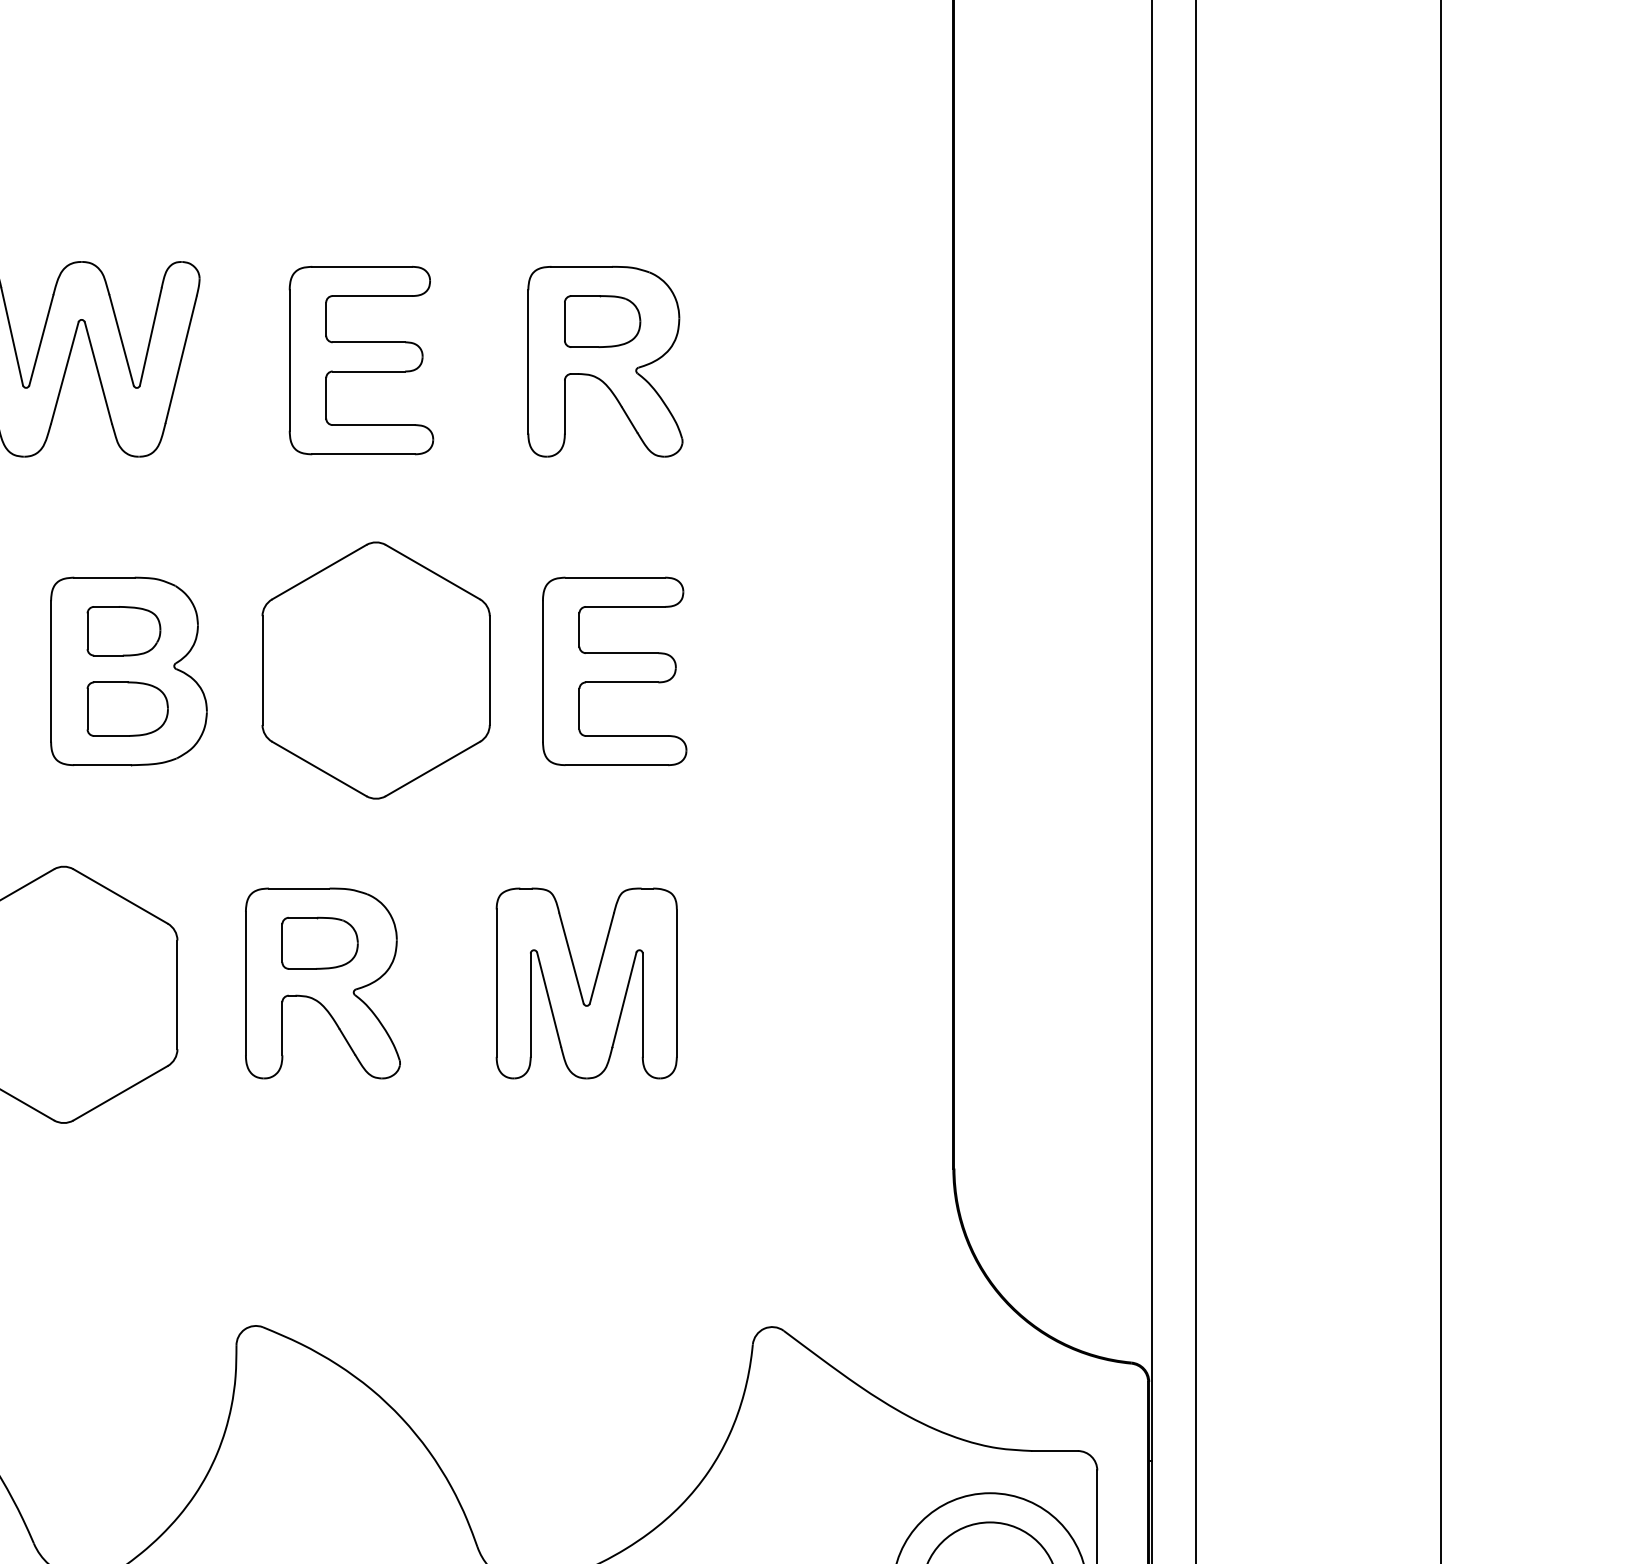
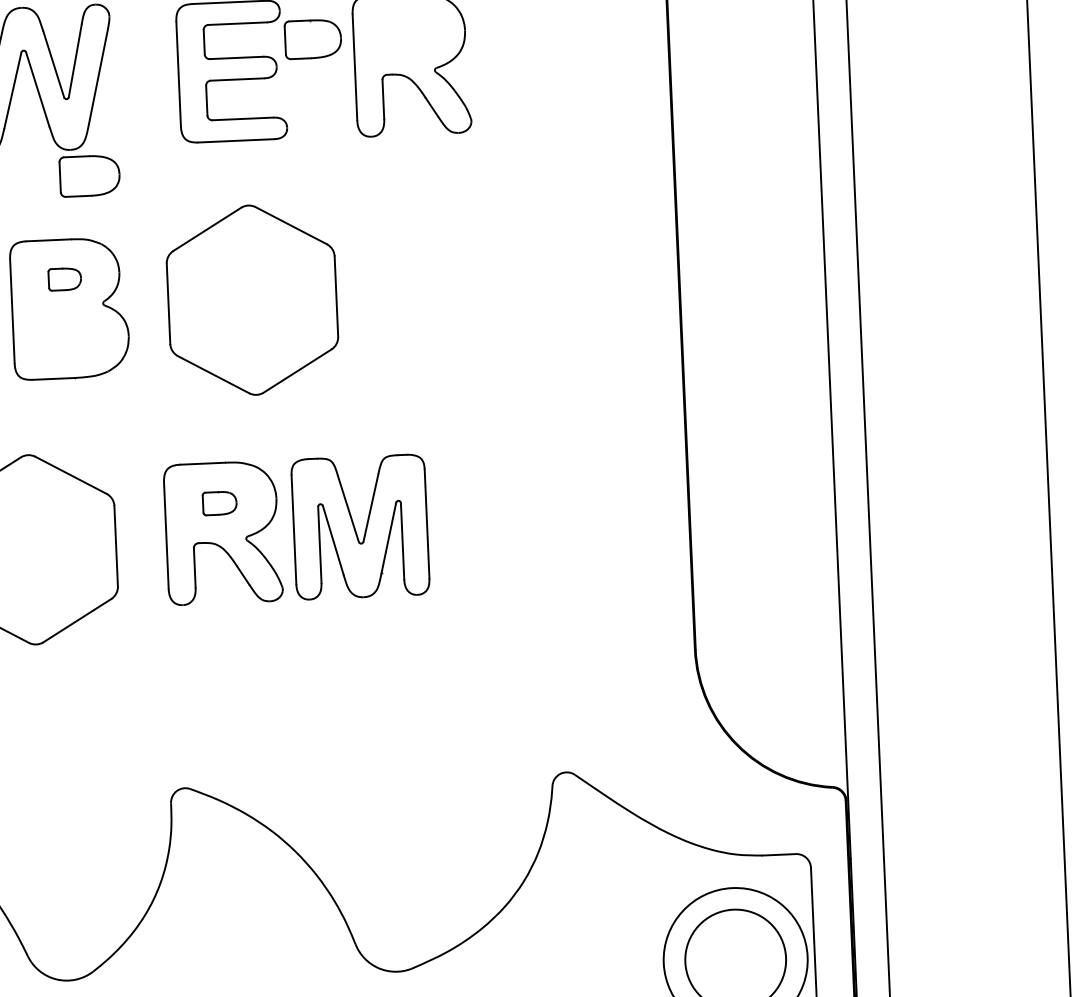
part: (602, 321) -> (313, 39), moved
part: (123, 631) -> (64, 279), size x0.6
part: (614, 671) -> (428, 293), removed
part: (127, 708) -> (89, 175), moved
part: (319, 942) -> (219, 502), size x0.6
part: (579, 983) -> (355, 527), moved

